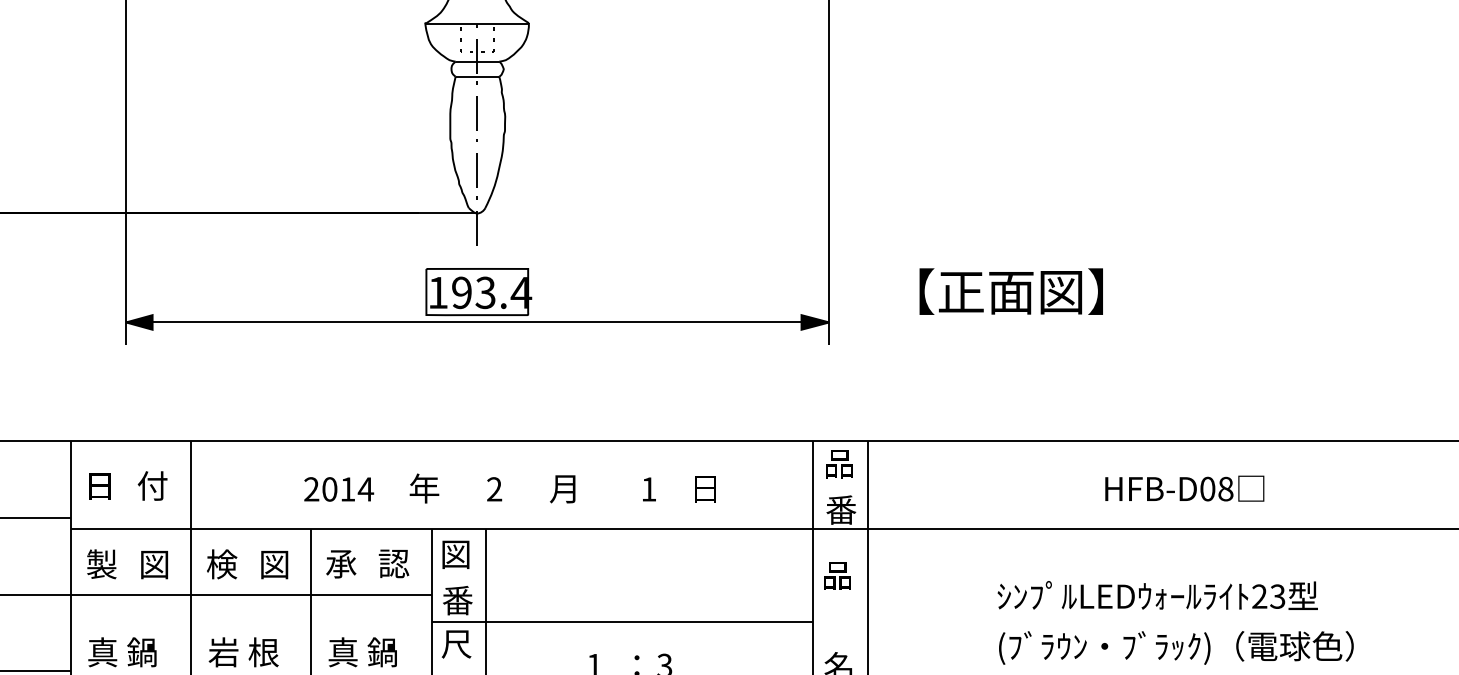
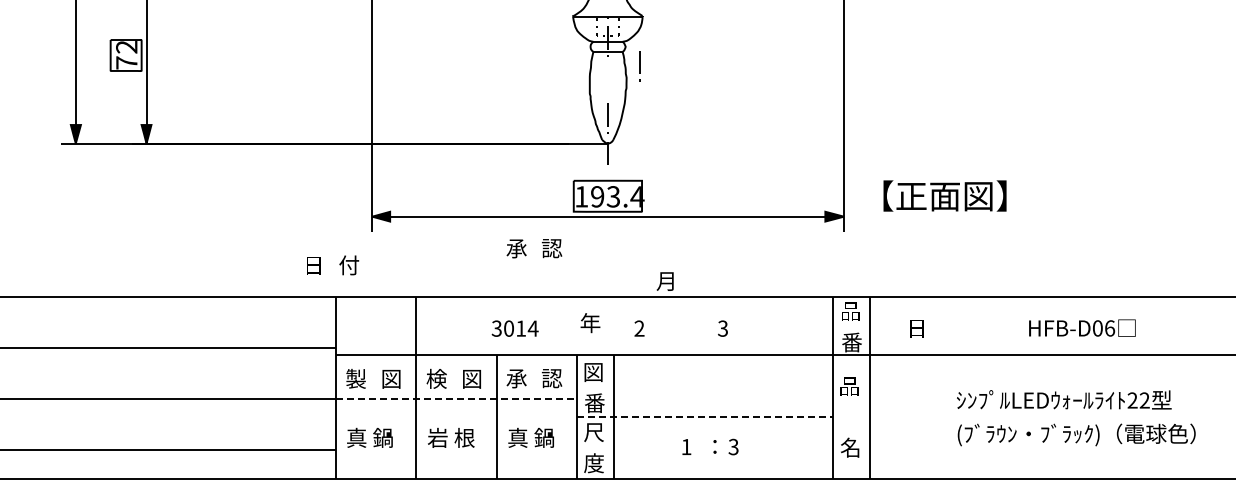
line: (476, 119) -> (639, 66), moved
text: (1010, 290) -> (944, 195), moved
part: (379, 369) -> (542, 248), added
part: (138, 484) -> (339, 264), moved
text: (311, 489) -> (496, 328), 2014 -> 3014
text: (424, 489) -> (590, 323), moved
text: (494, 489) -> (639, 328), moved
text: (561, 489) -> (664, 281), moved
text: (648, 489) -> (722, 328), 1 -> 3
text: (704, 489) -> (916, 328), moved
text: (1226, 489) -> (1110, 328), HFB-D08 -> HFB-D06
line: (251, 595) -> (456, 399), solid -> dashed
text: (1277, 596) -> (1144, 400), 23 -> 22
line: (622, 621) -> (705, 417), solid -> dashed

